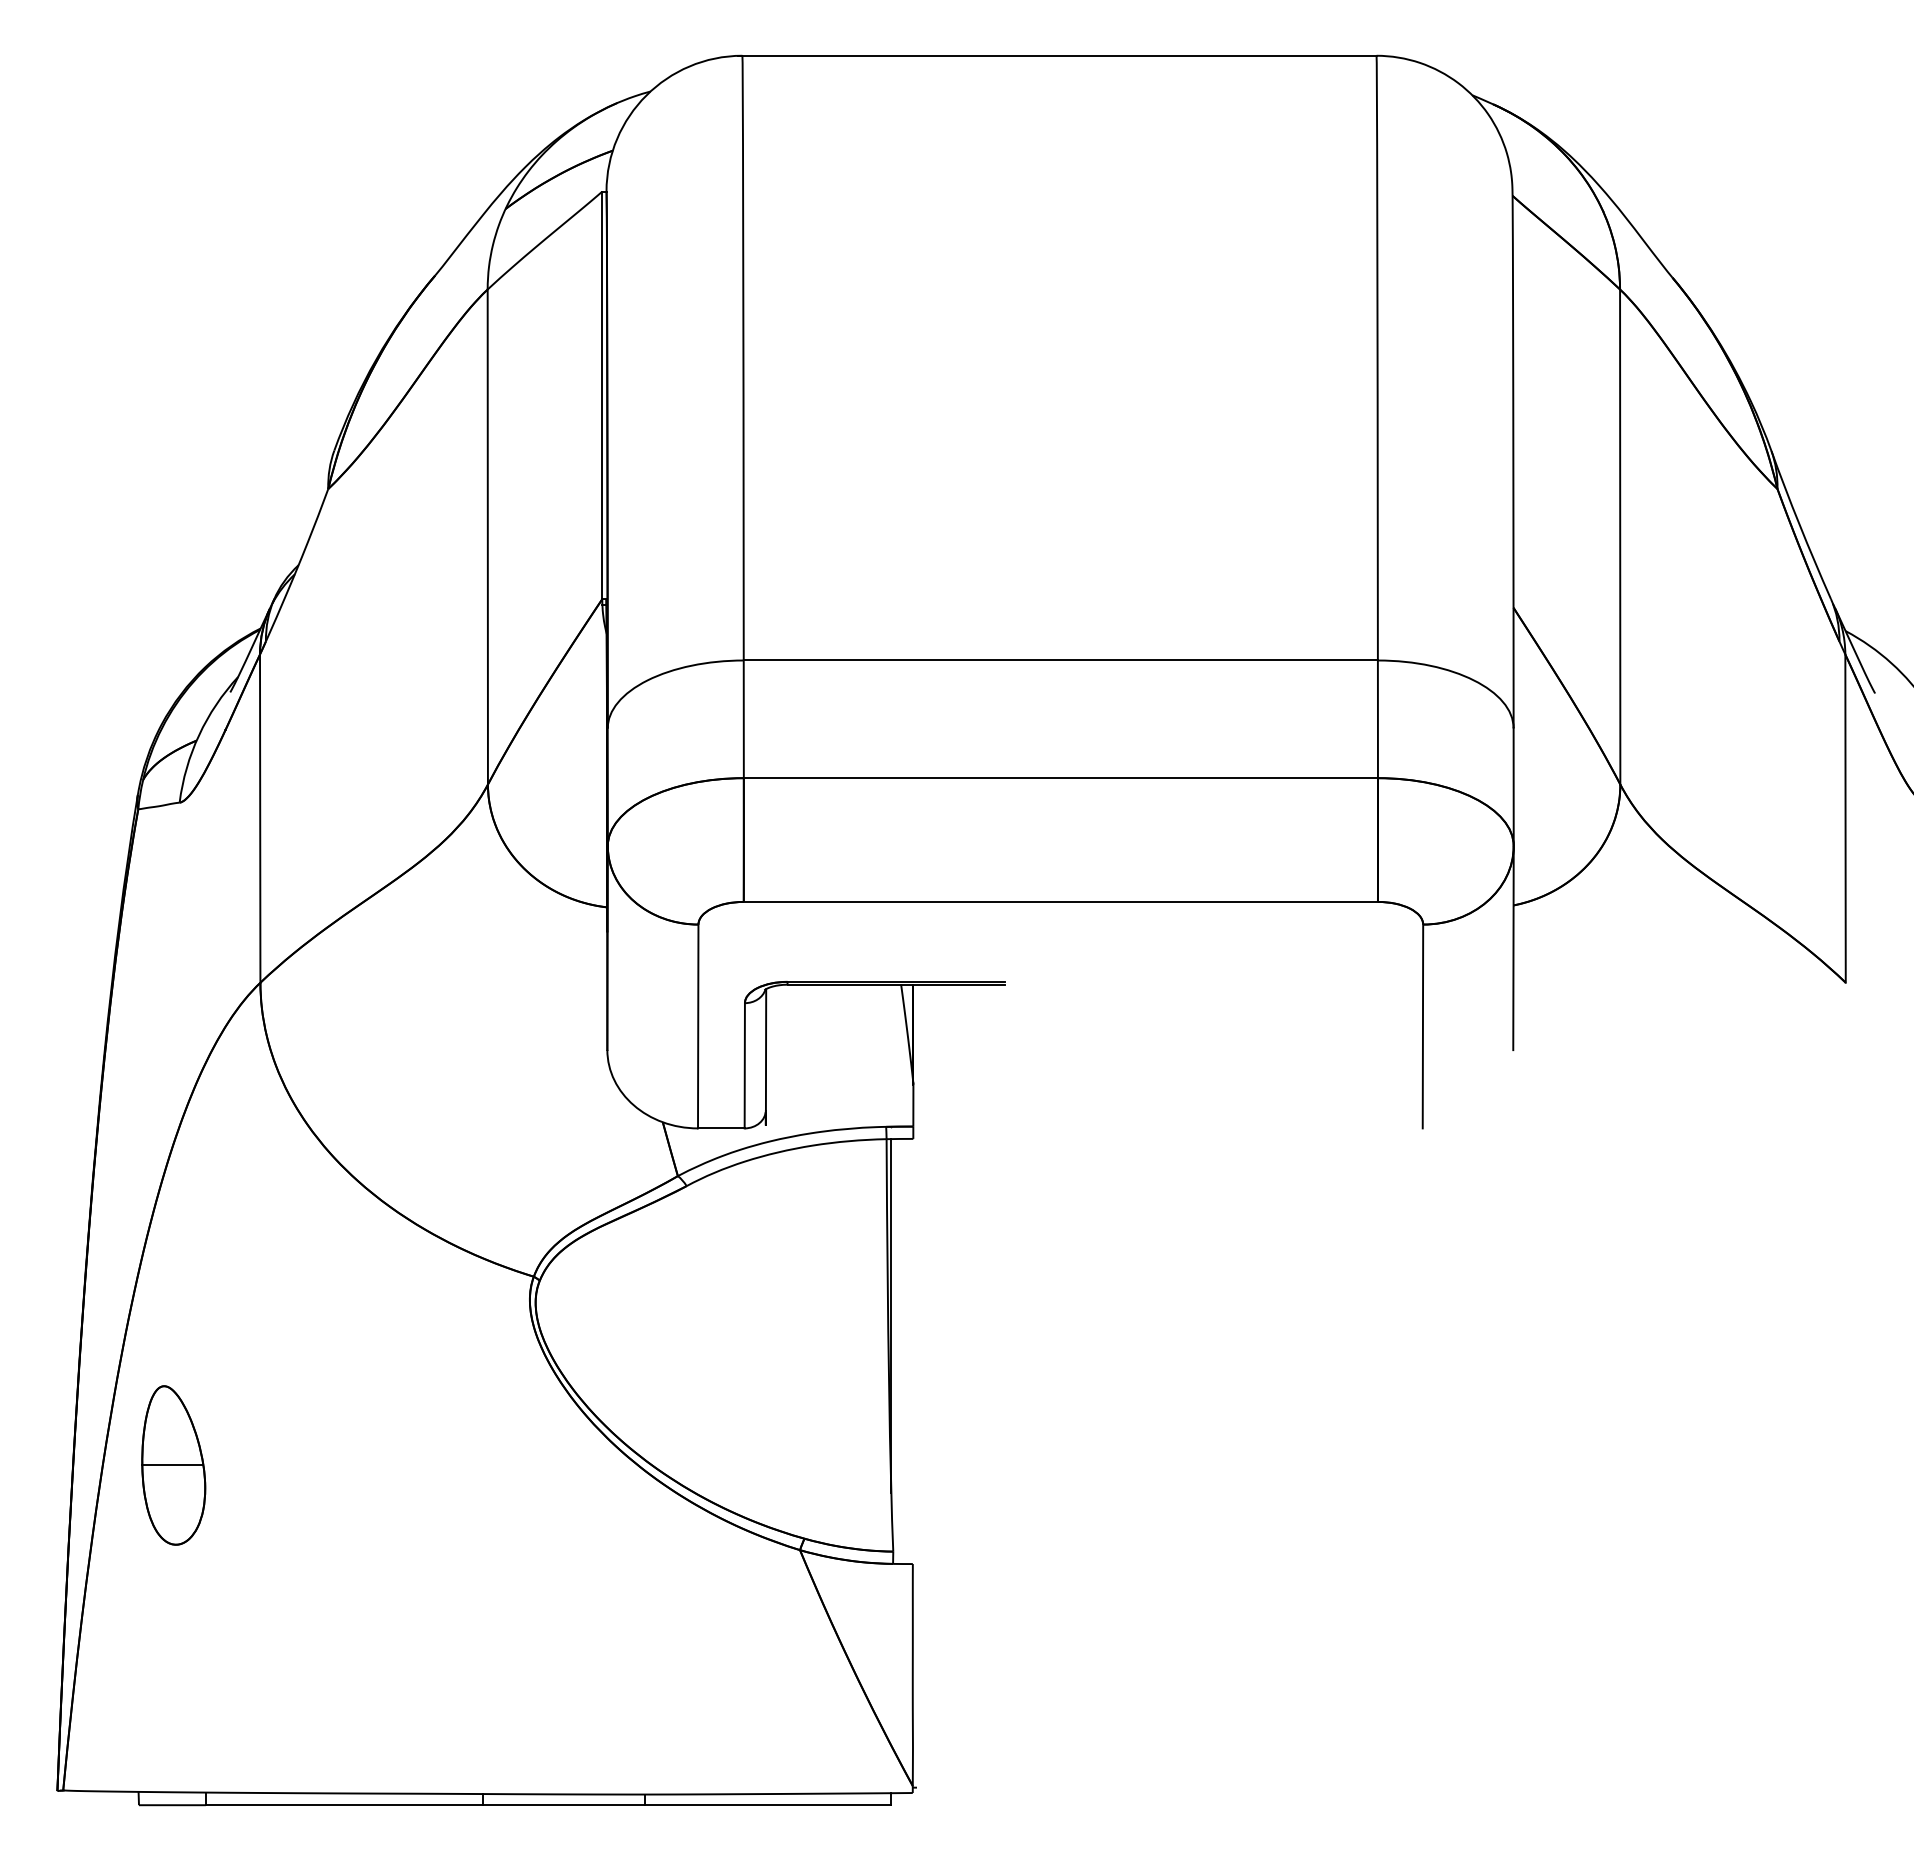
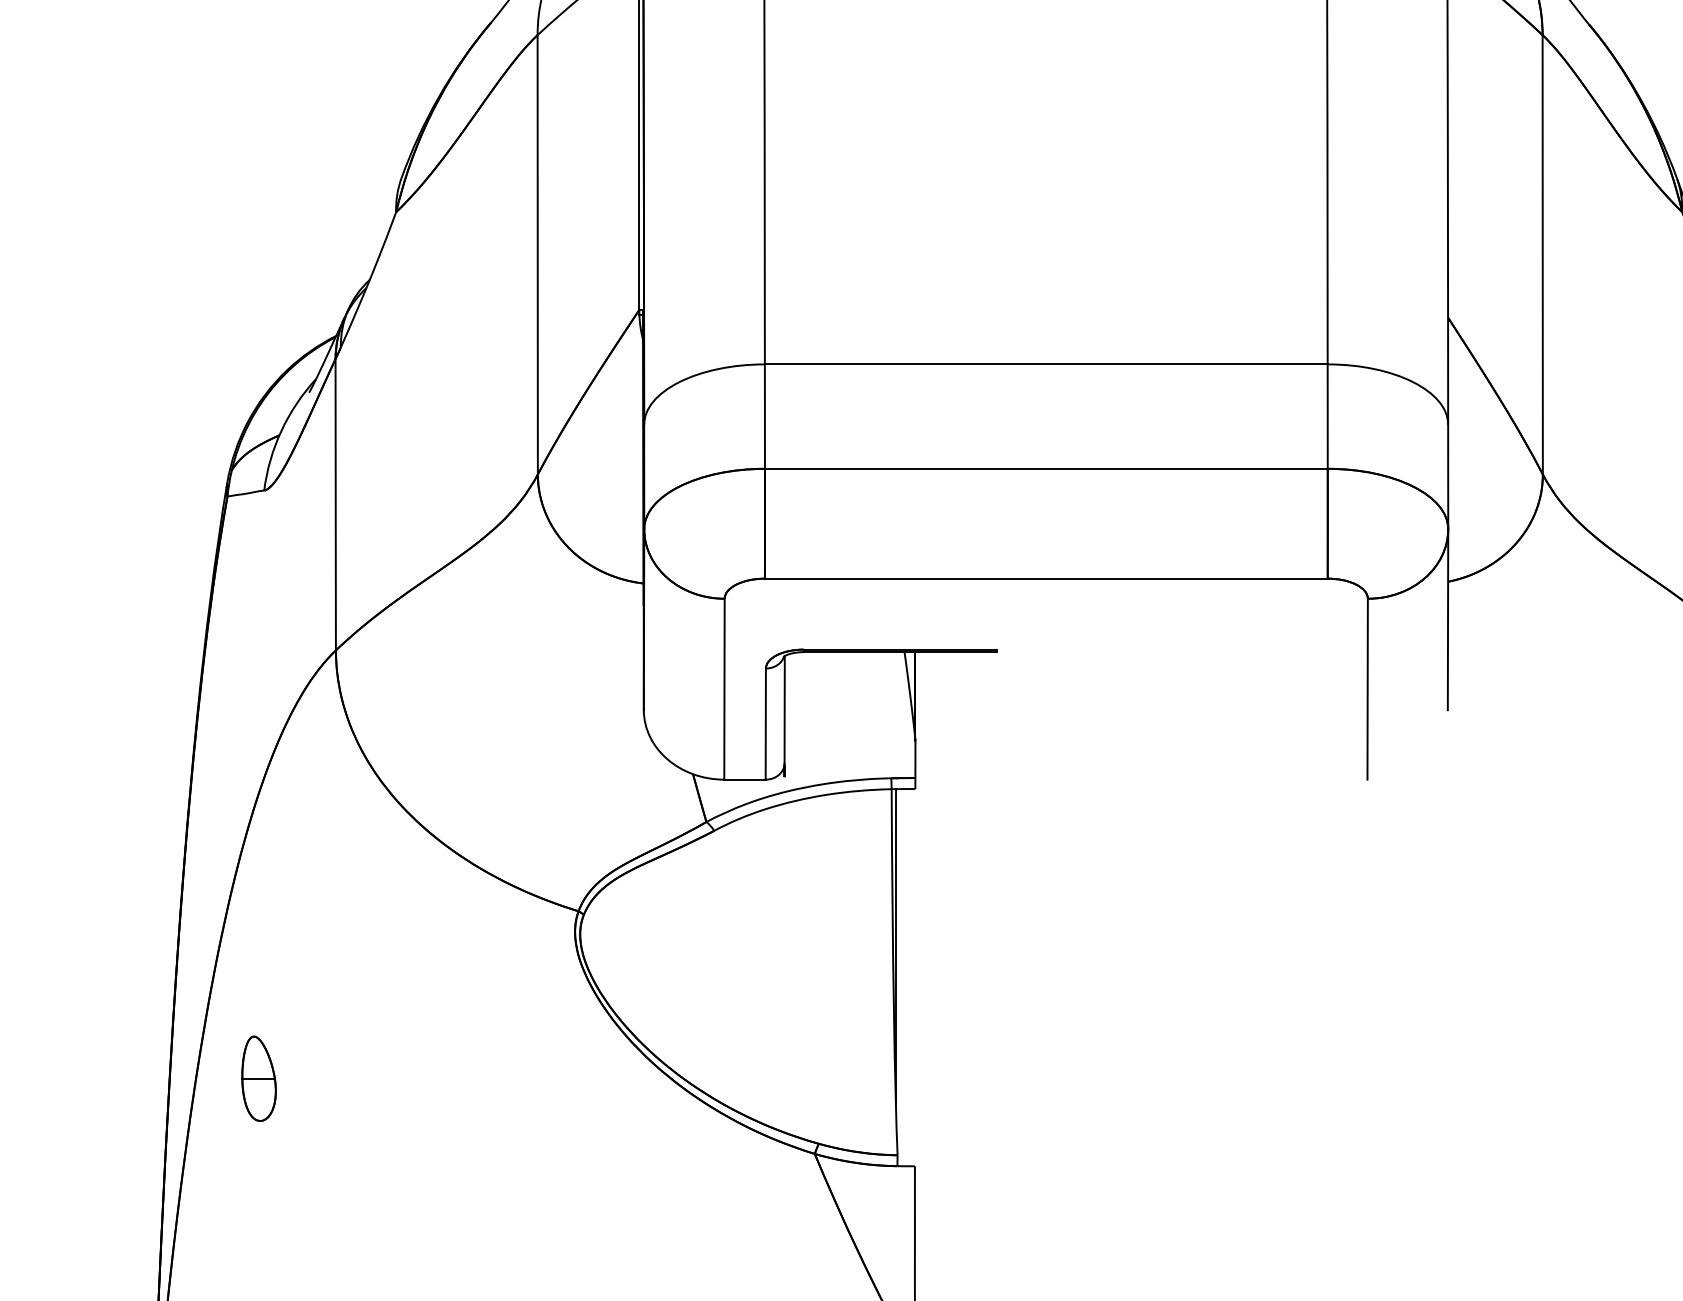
part: (173, 1465) -> (258, 1078), size x0.6

